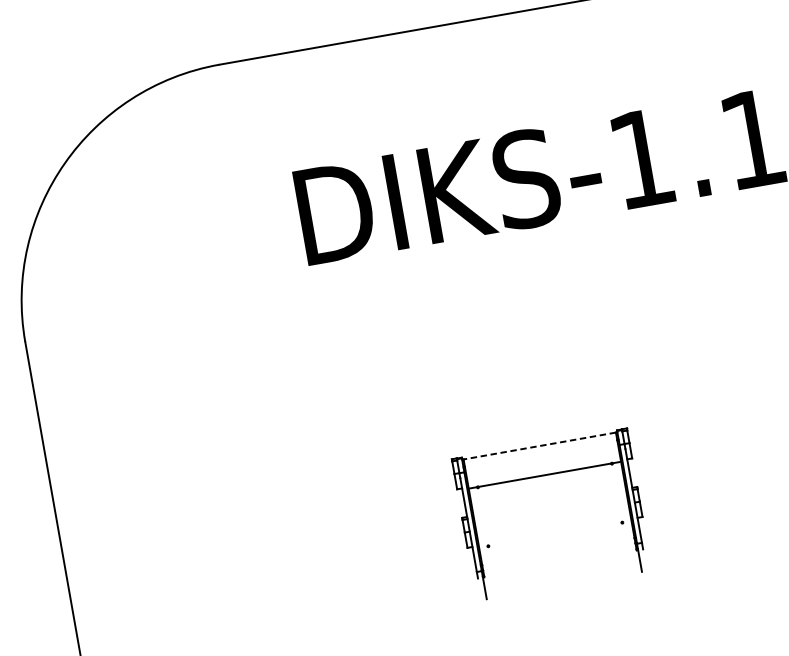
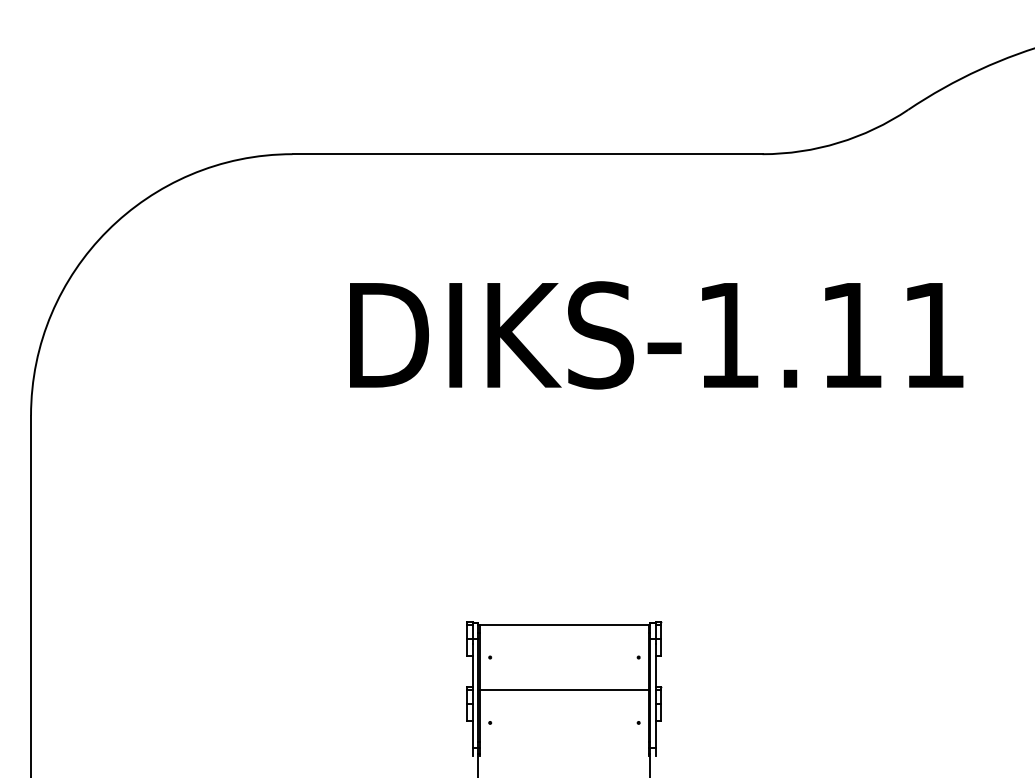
line: (538, 445) -> (563, 624), dashed -> solid
line: (544, 475) -> (564, 690), moved

